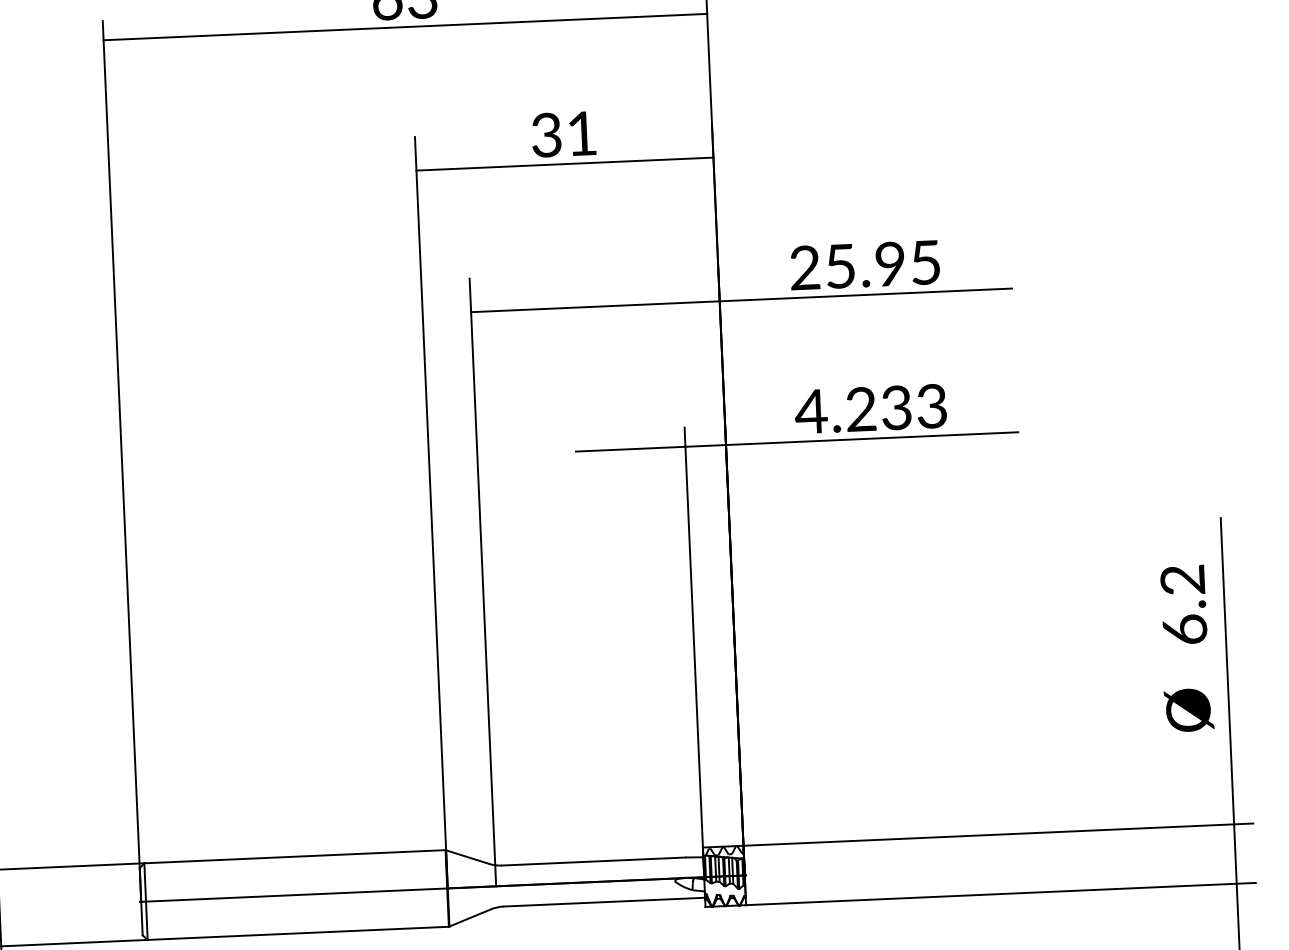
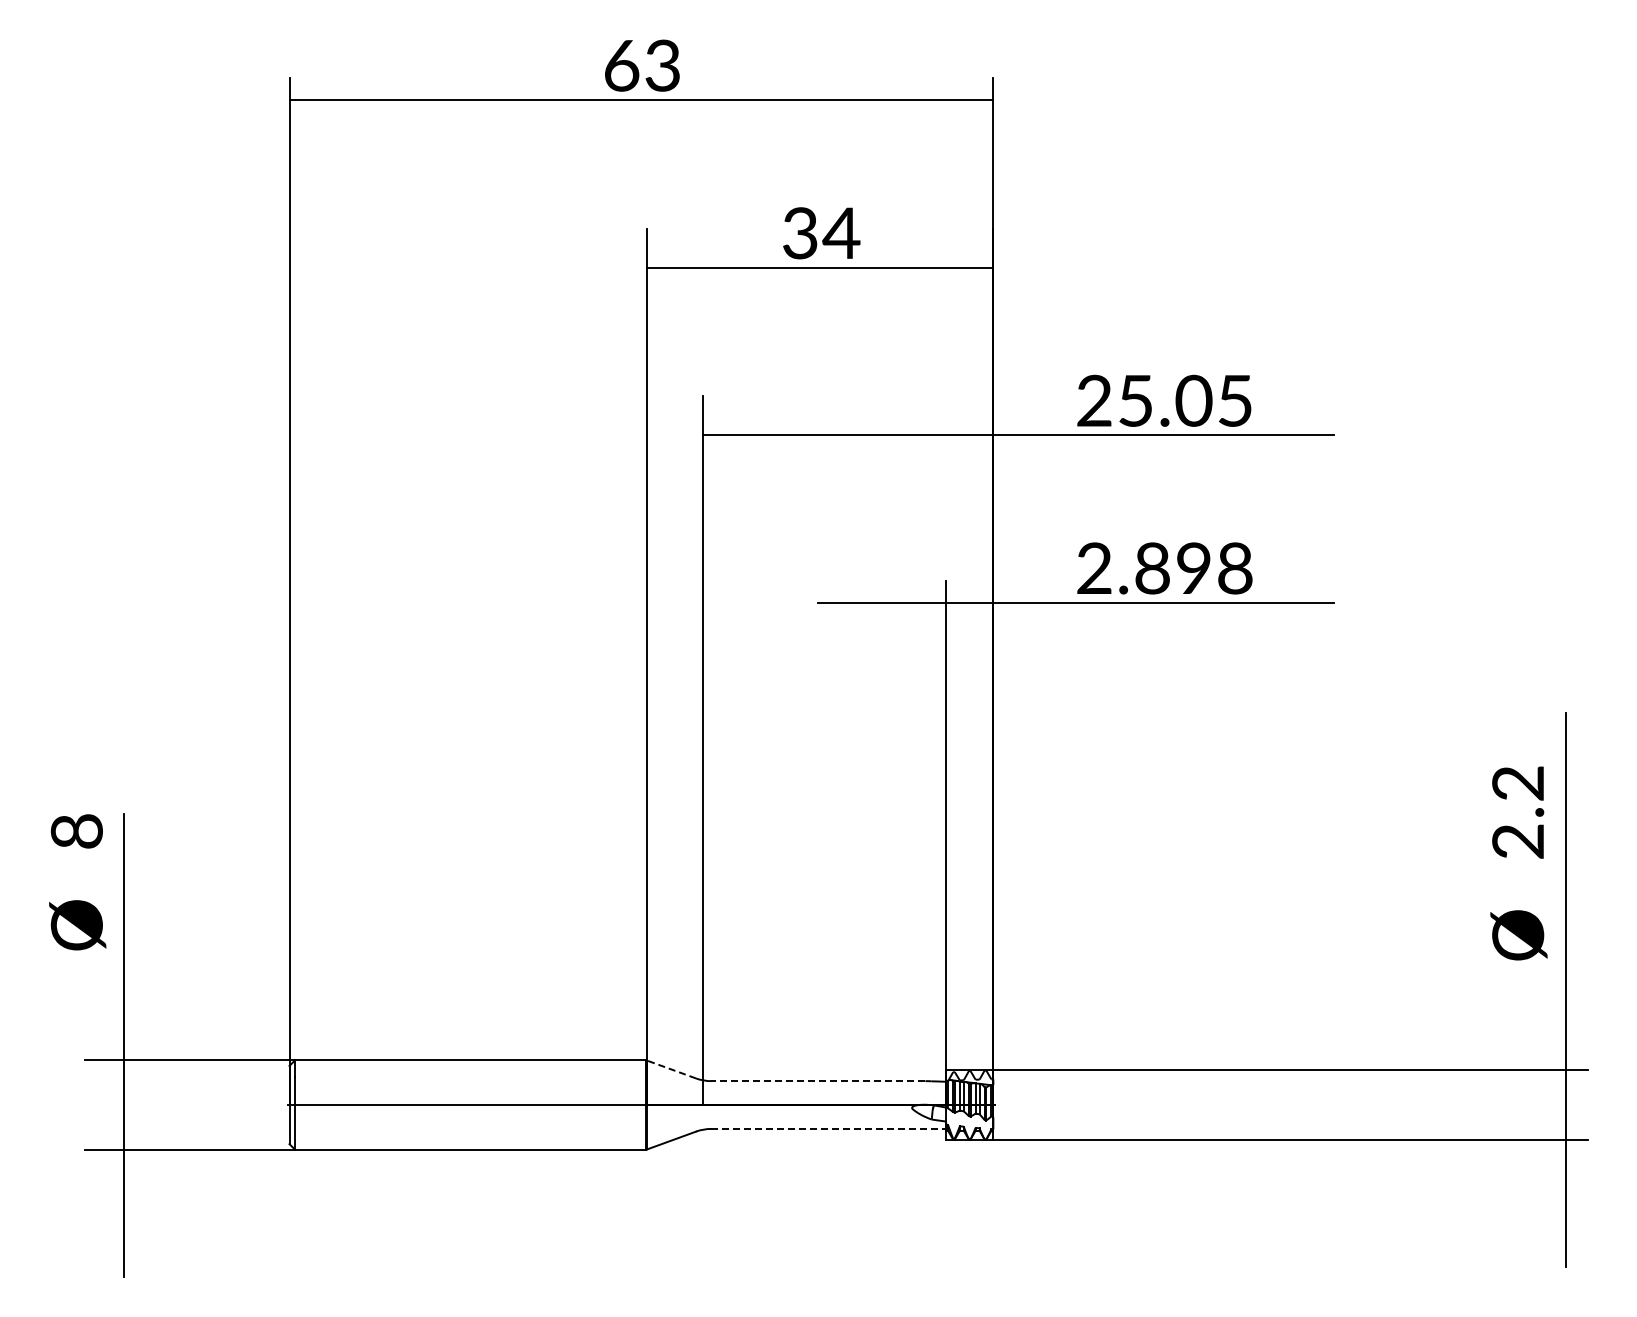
text: (581, 132) -> (841, 232), 31 -> 34
text: (890, 264) -> (1193, 401), 25.95 -> 25.05
text: (870, 409) -> (1163, 568), 4.233 -> 2.898
text: (1185, 629) -> (1518, 841), 6.2 -> 2.2
line: (467, 857) -> (671, 1069), solid -> dashed
line: (593, 861) -> (817, 1081), solid -> dashed
line: (605, 901) -> (829, 1128), solid -> dashed

